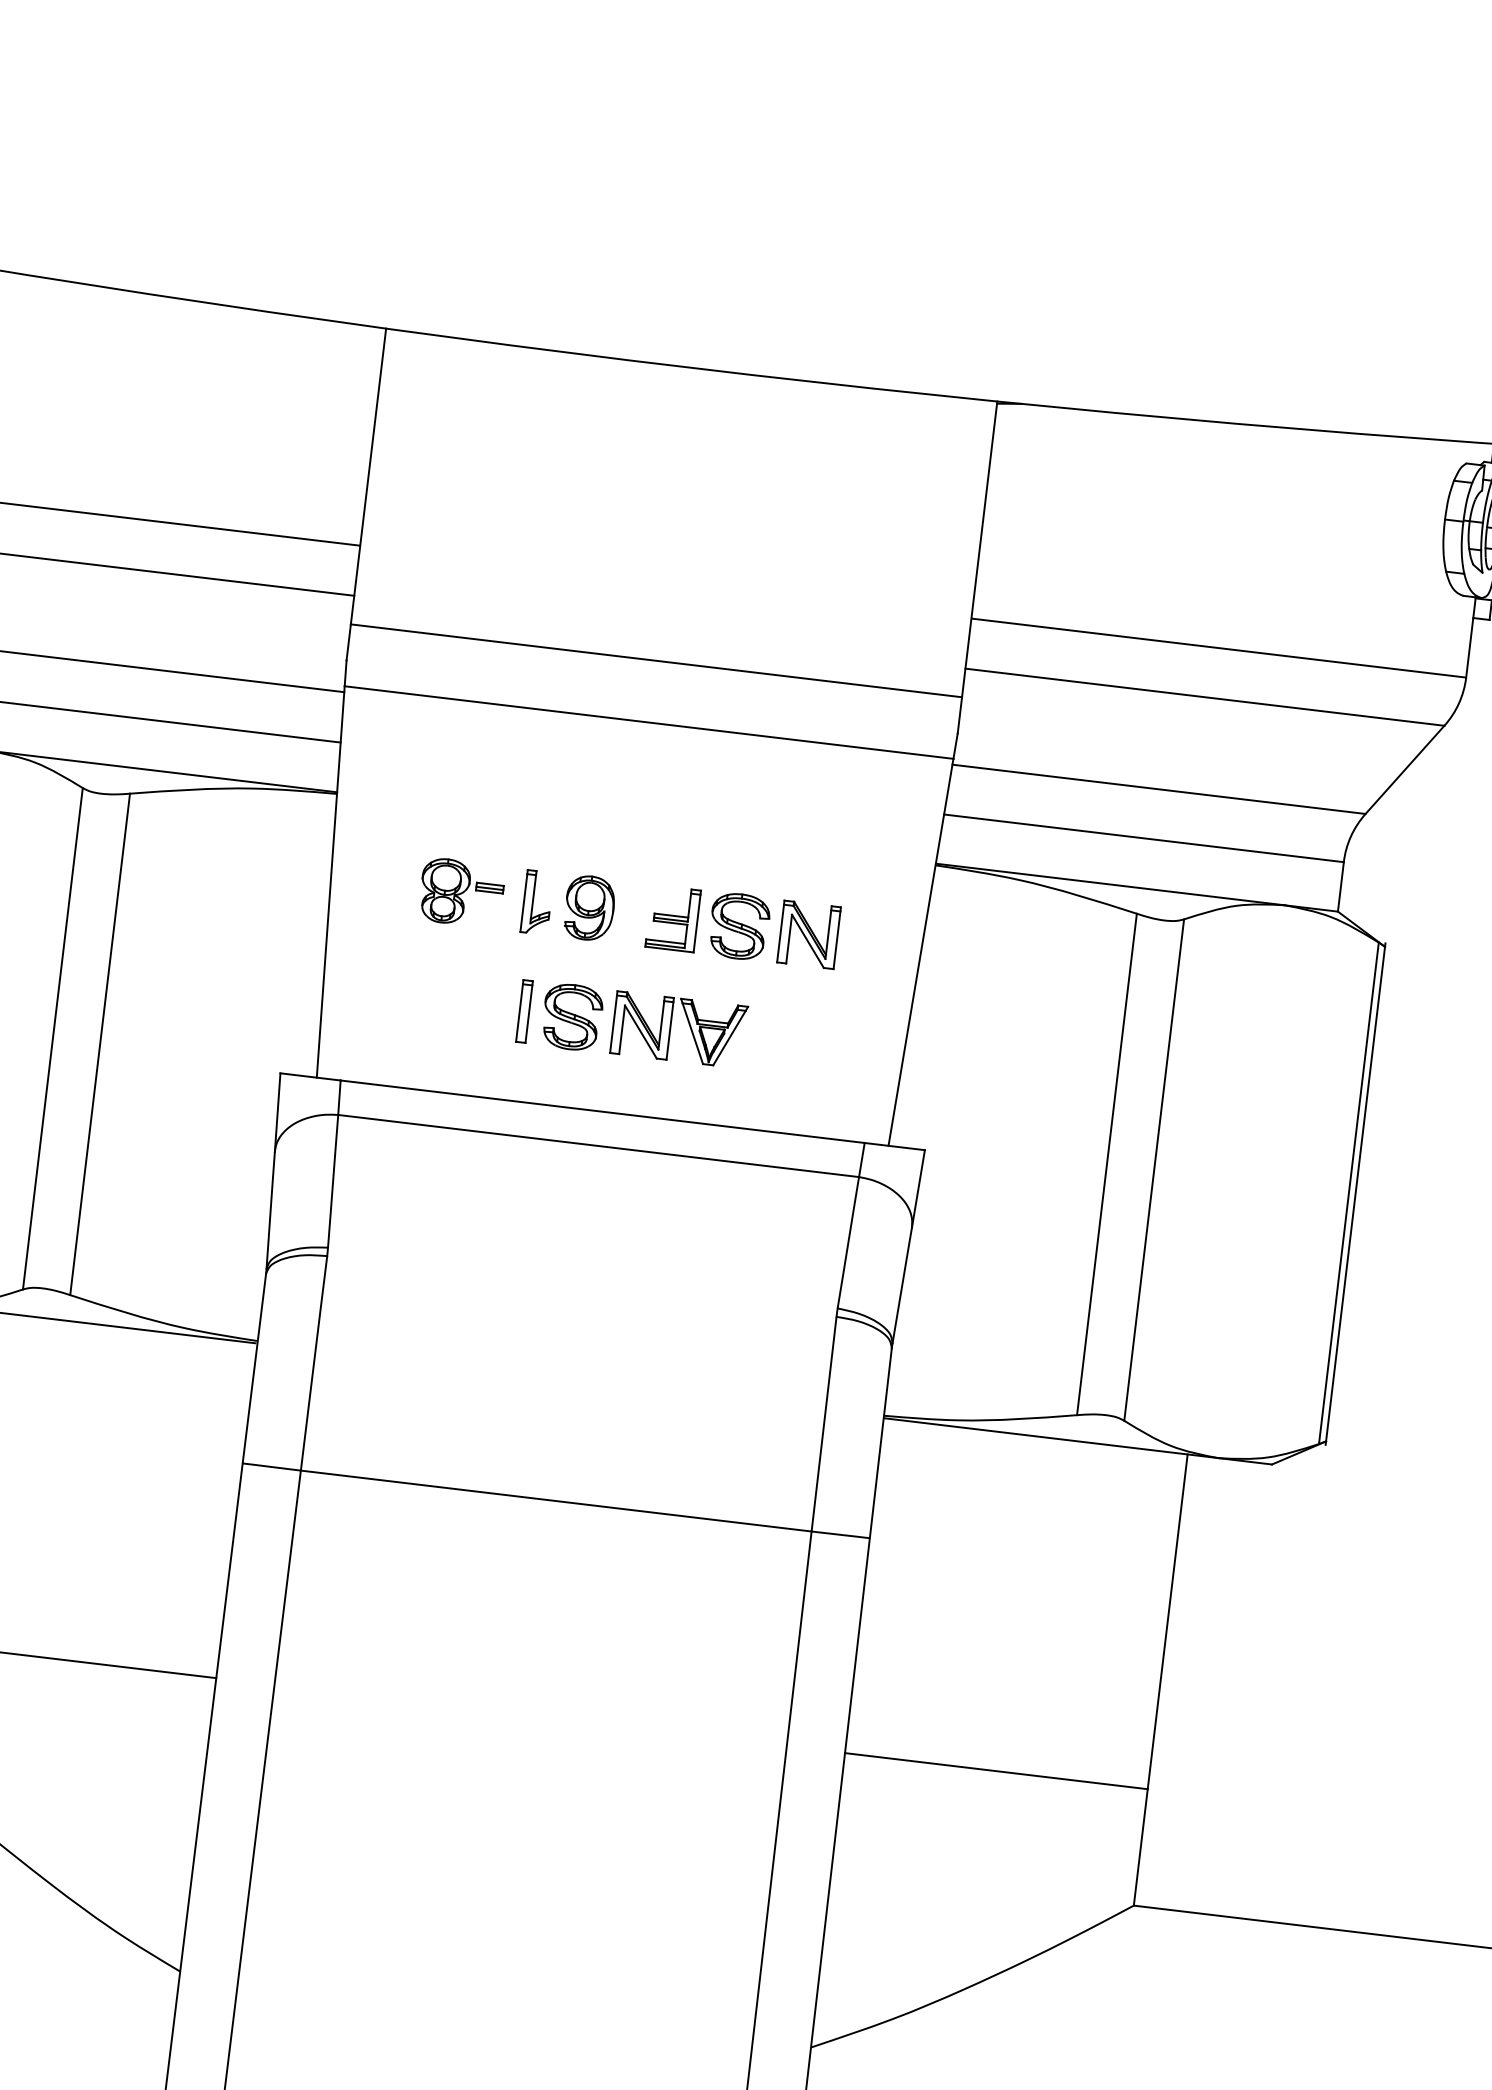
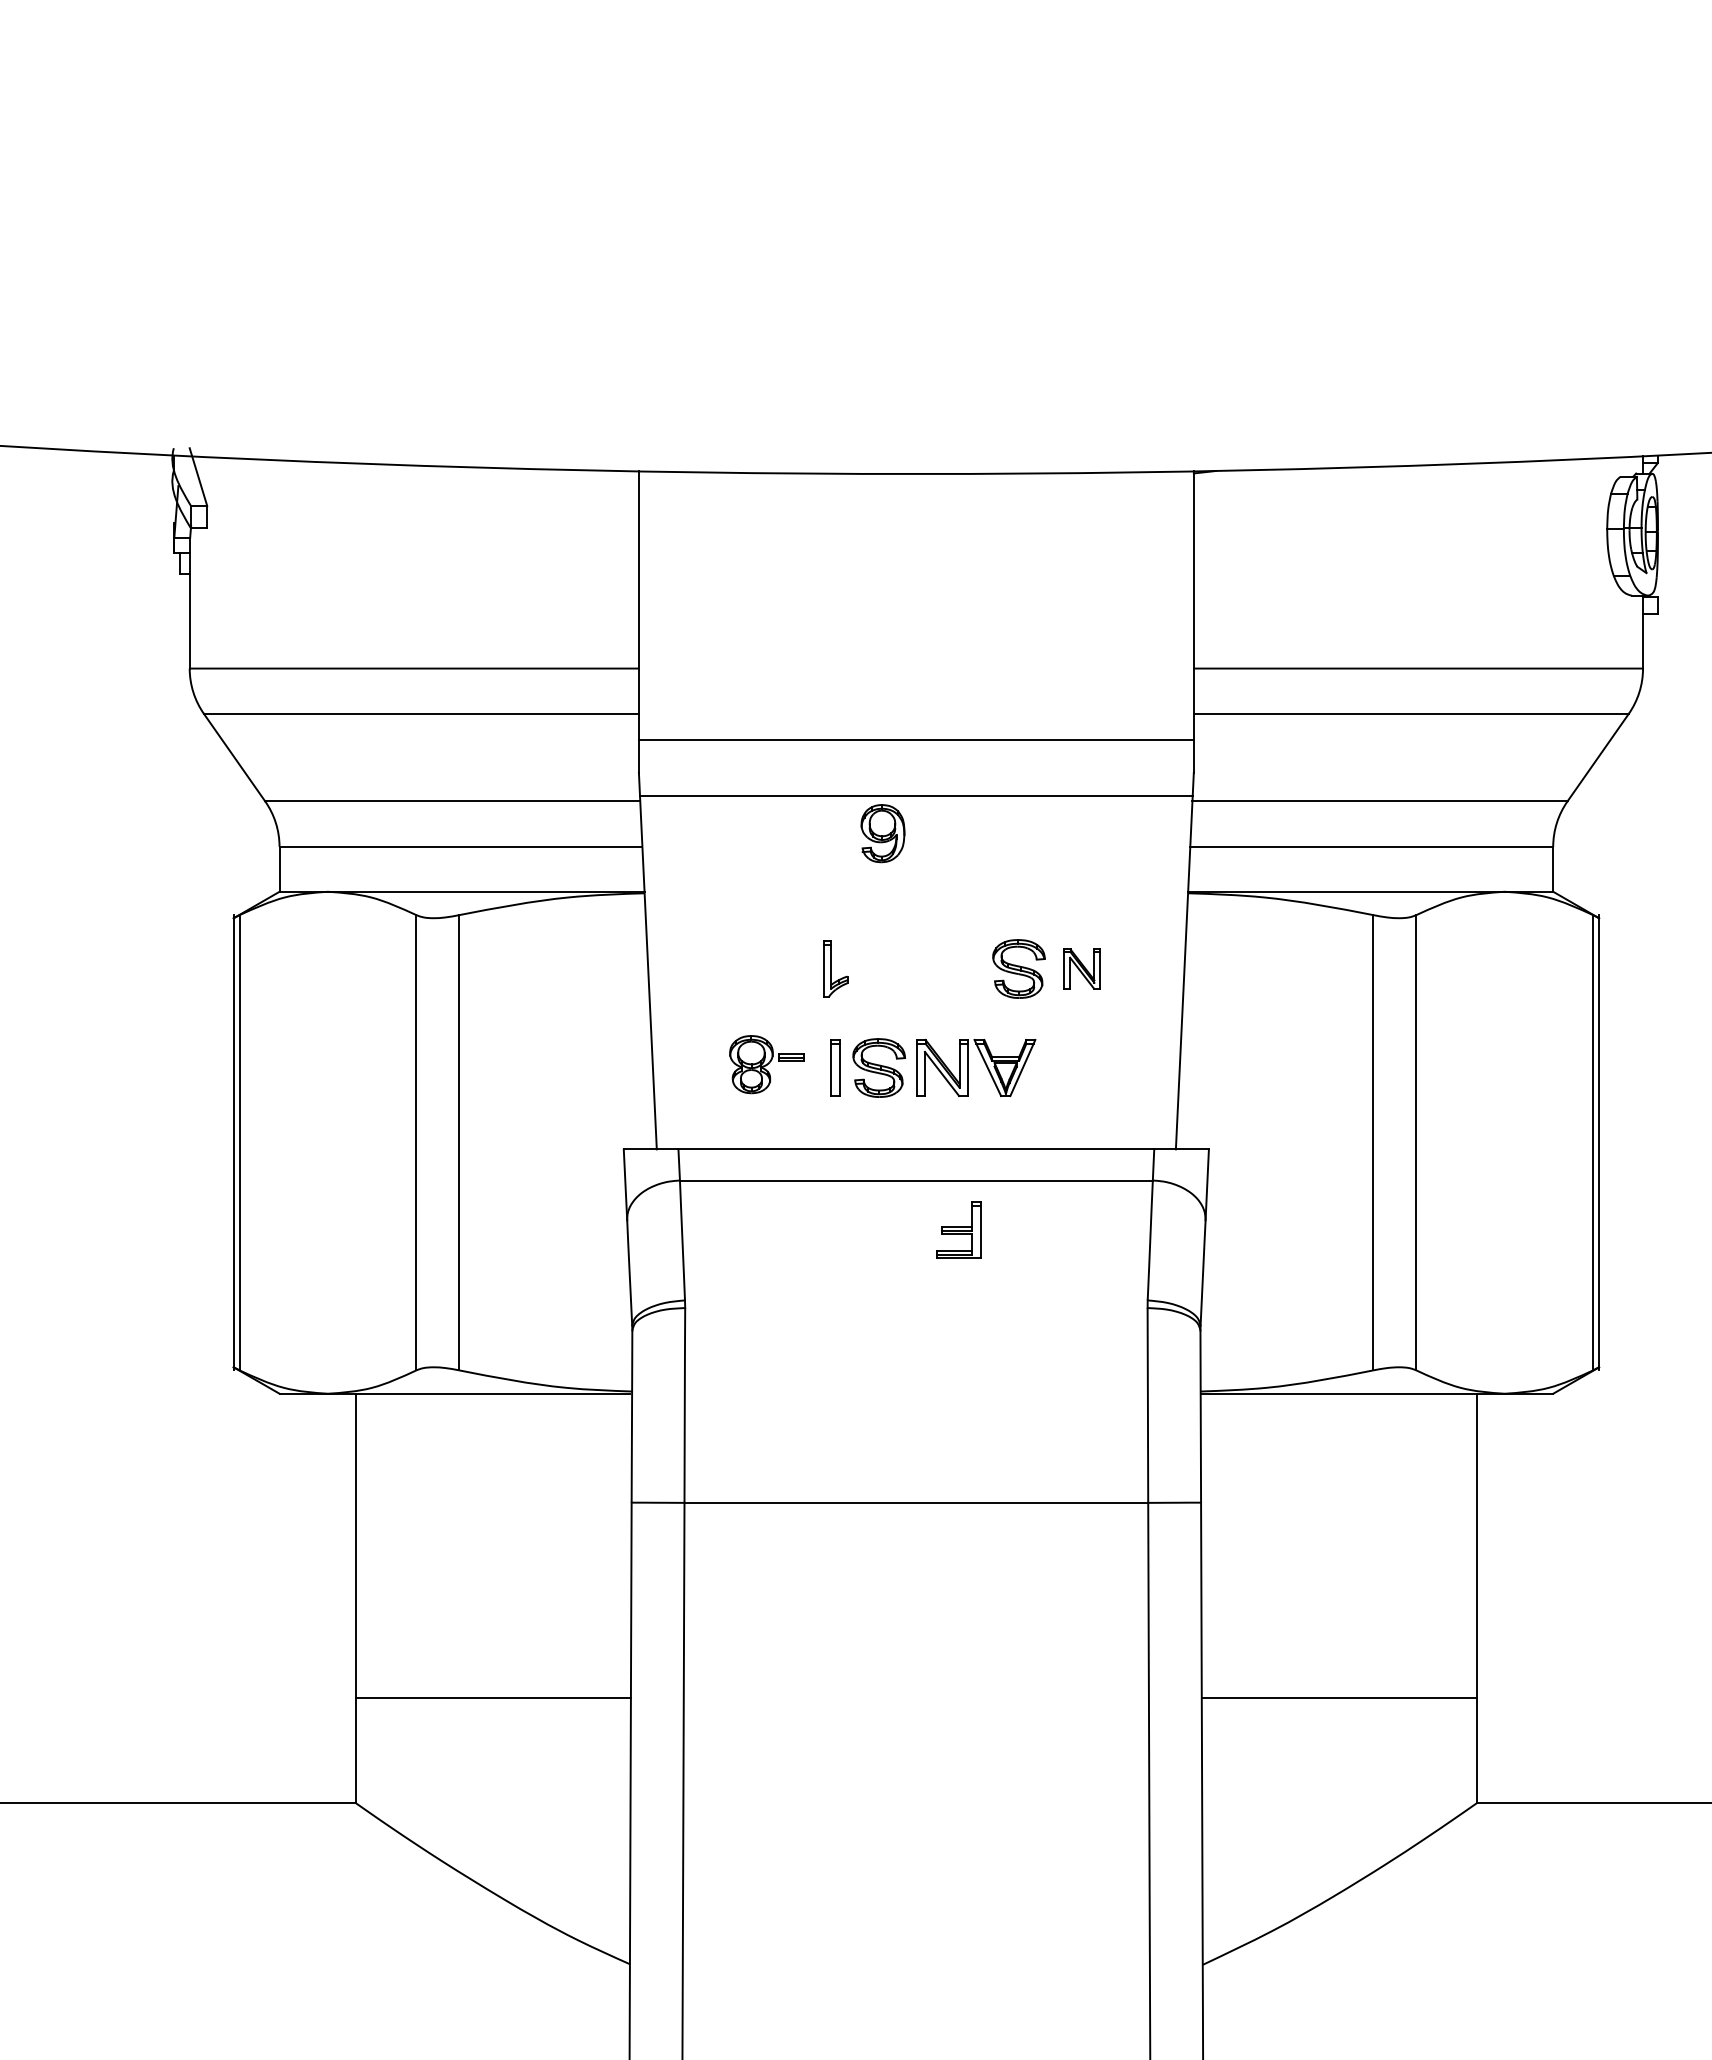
part: (461, 892) -> (766, 1064), moved
part: (589, 908) -> (882, 833), moved
part: (672, 918) -> (958, 1229), moved
part: (809, 934) -> (1082, 968), size x0.7

